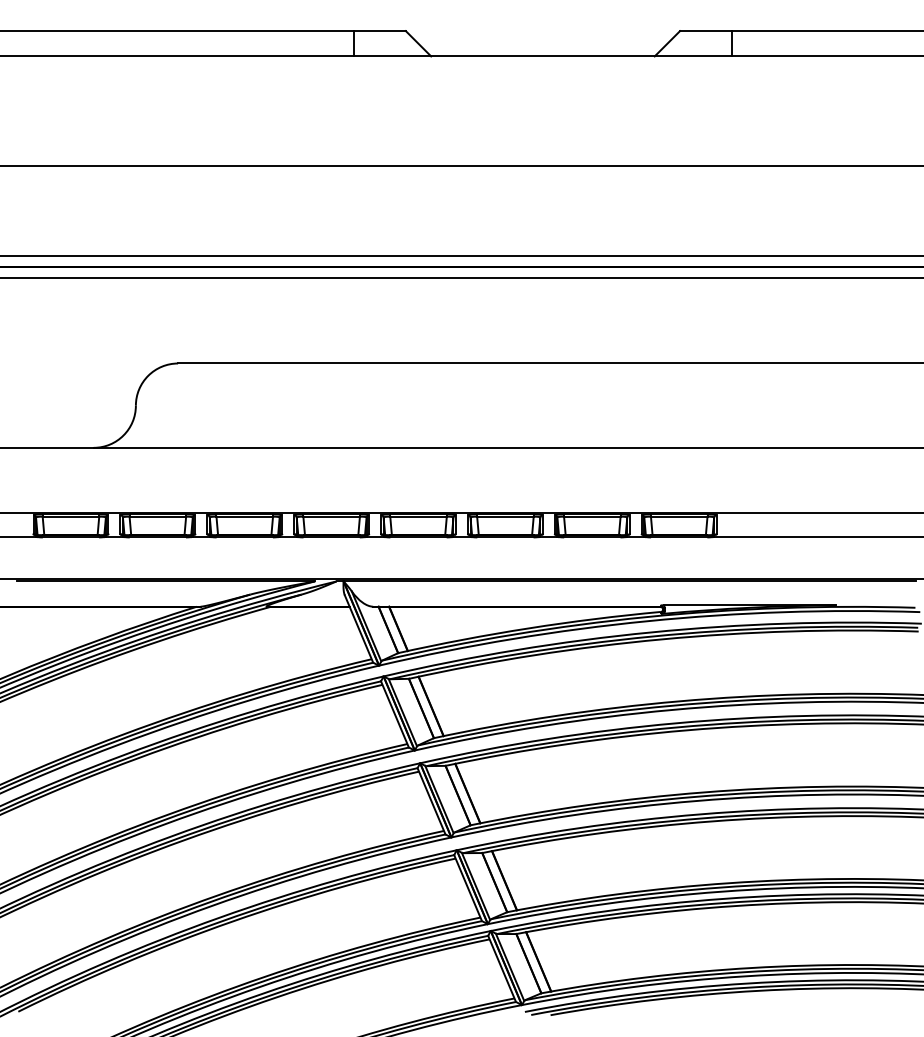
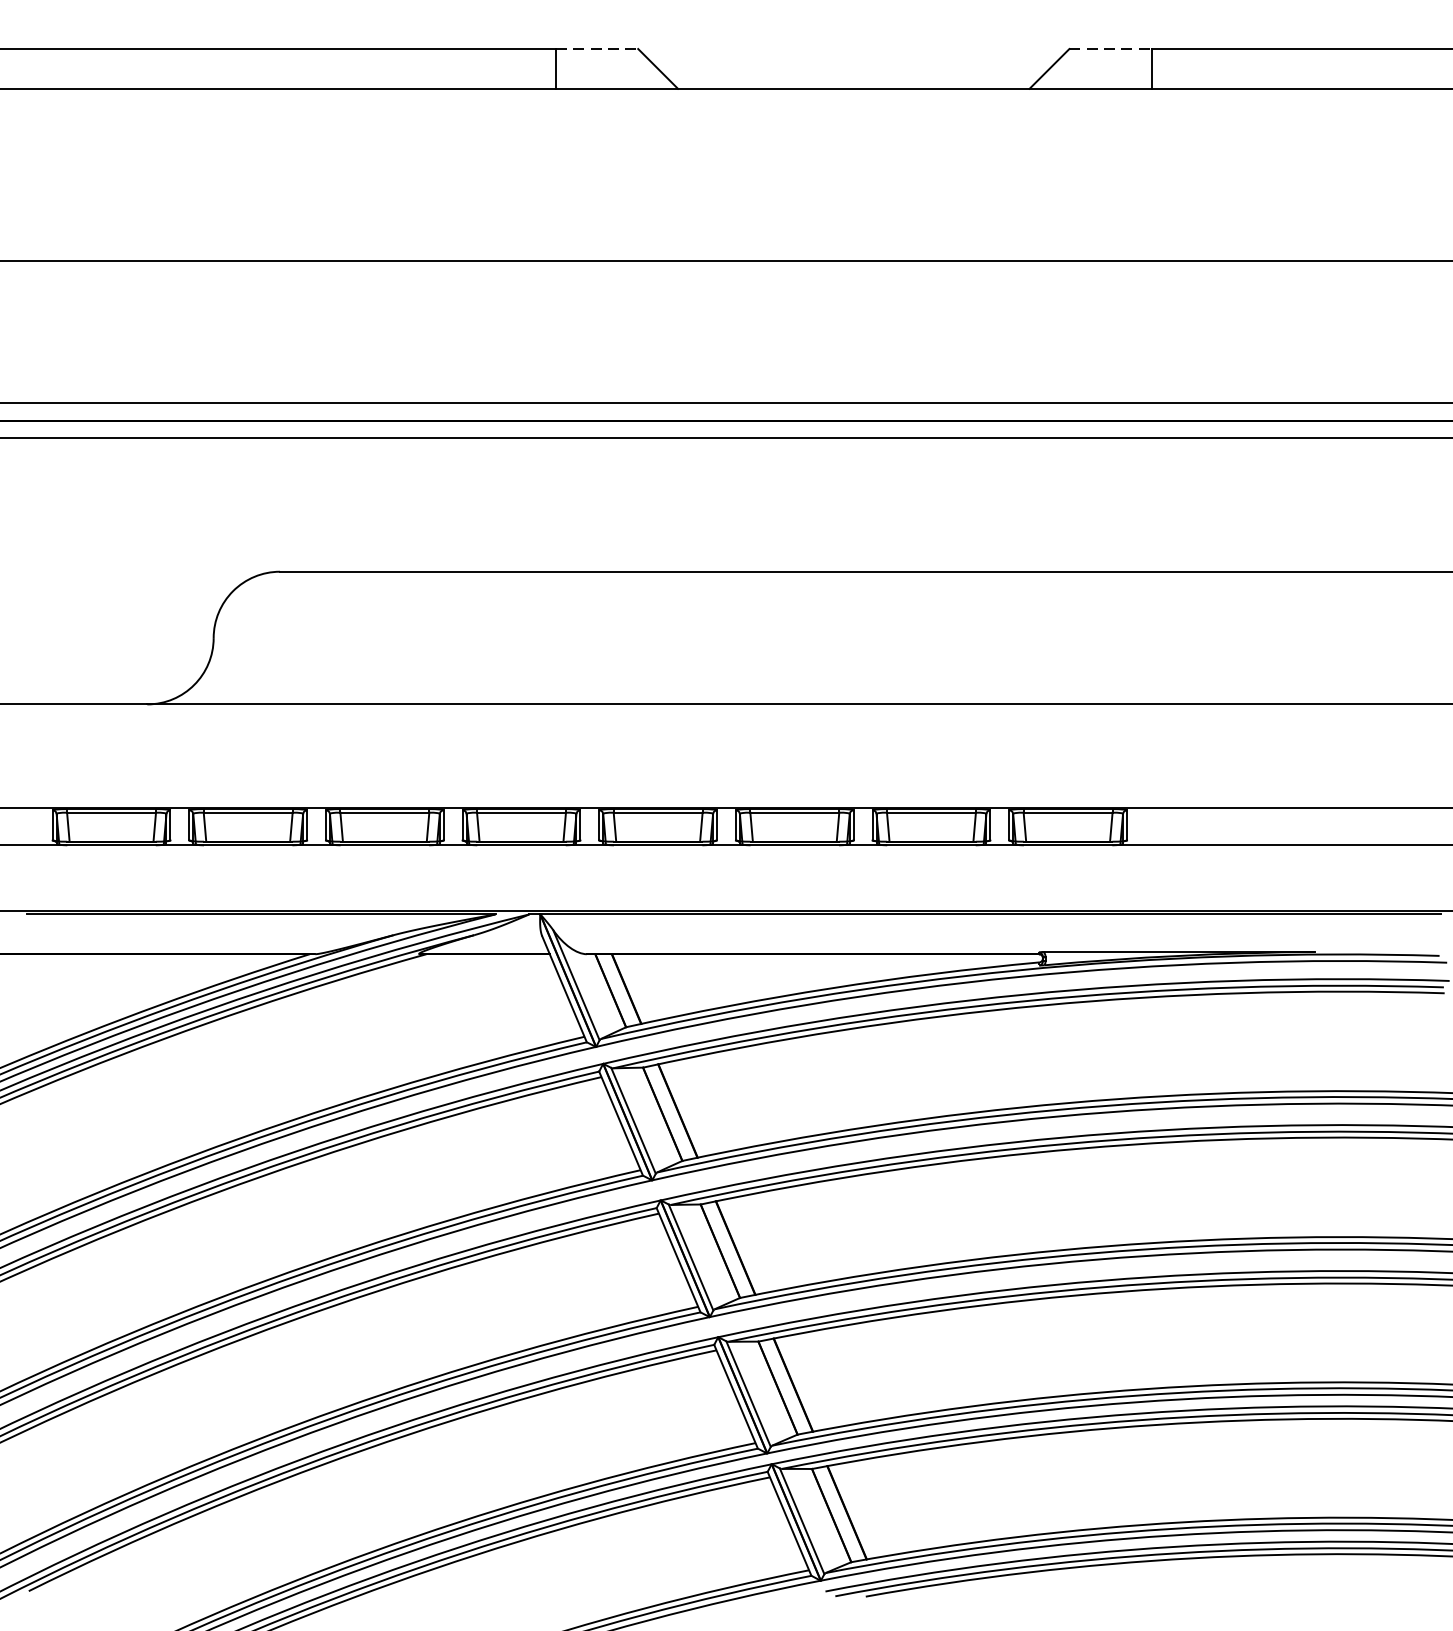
line: (380, 31) -> (598, 49), solid -> dashed
line: (706, 31) -> (1111, 49), solid -> dashed

